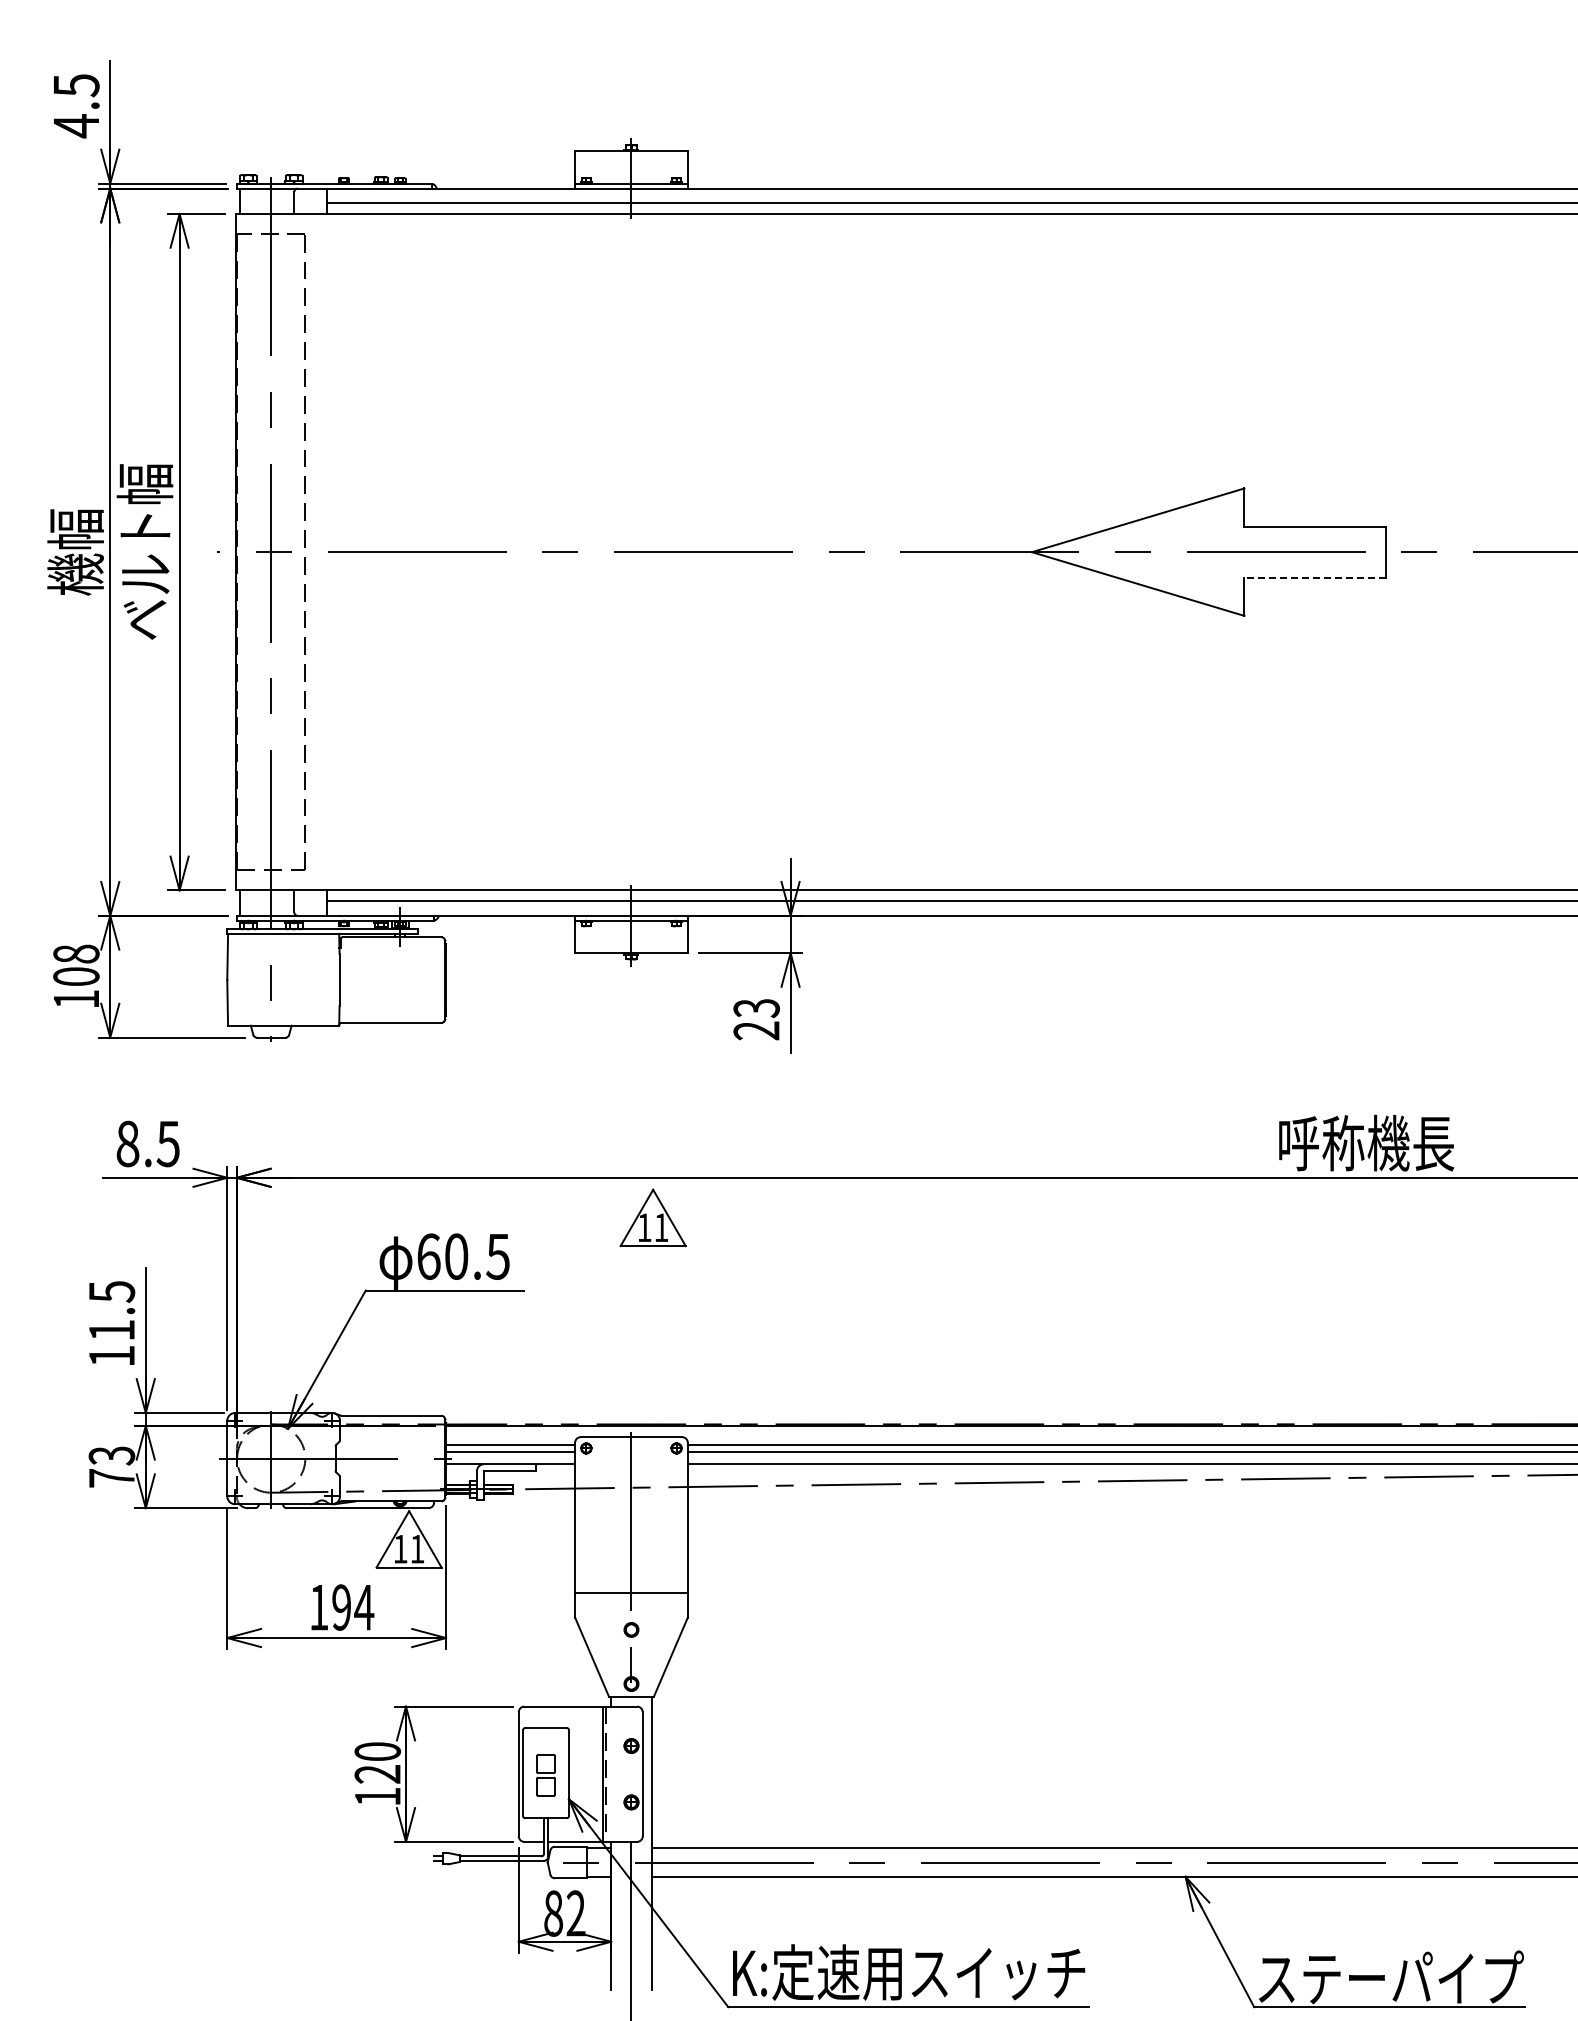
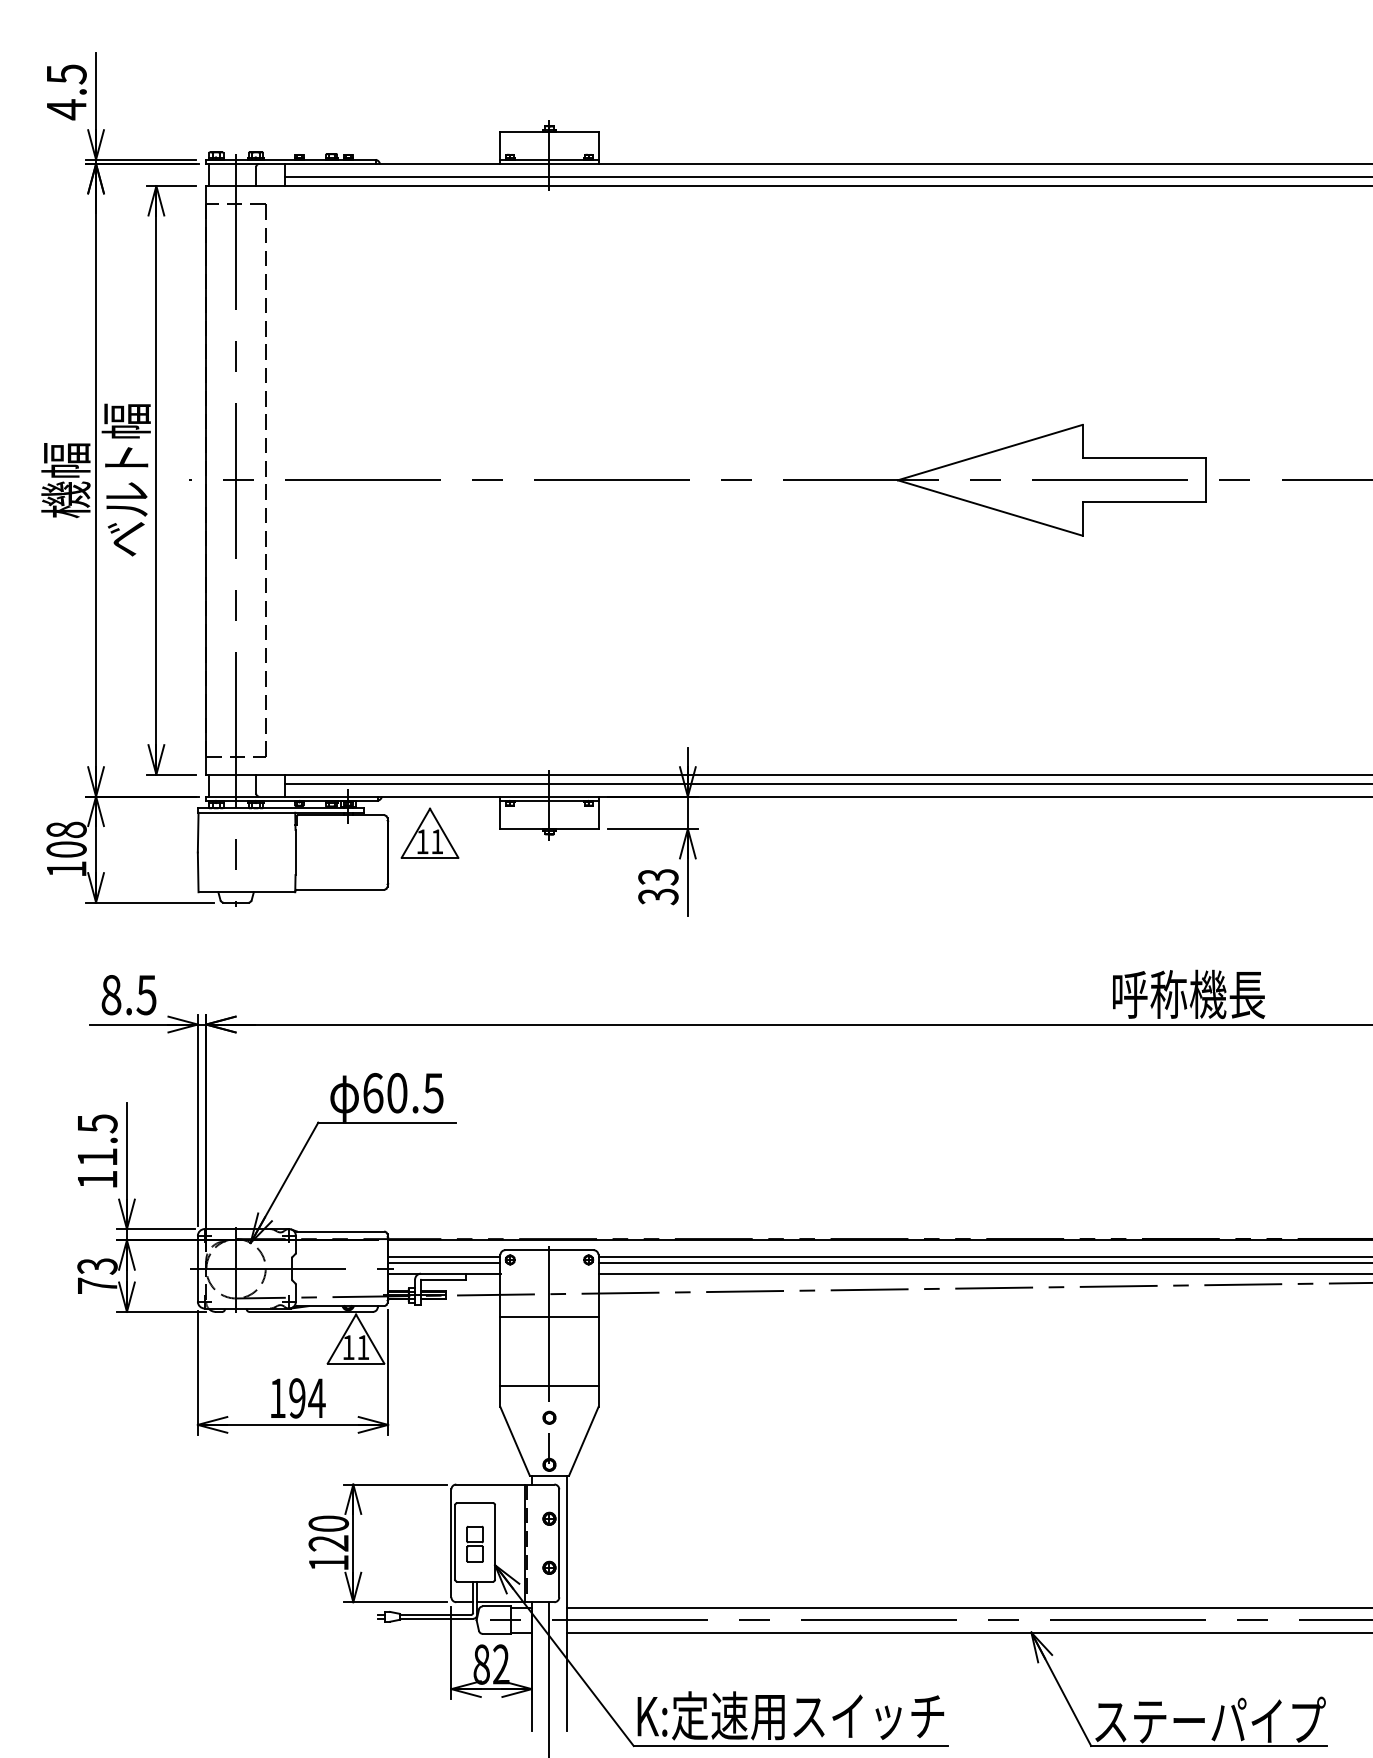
line: (1315, 577) -> (1144, 502), dashed -> solid
text: (757, 1030) -> (659, 896), 23 -> 33
part: (652, 1217) -> (429, 832), moved
line: (631, 1514) -> (549, 1317), added

